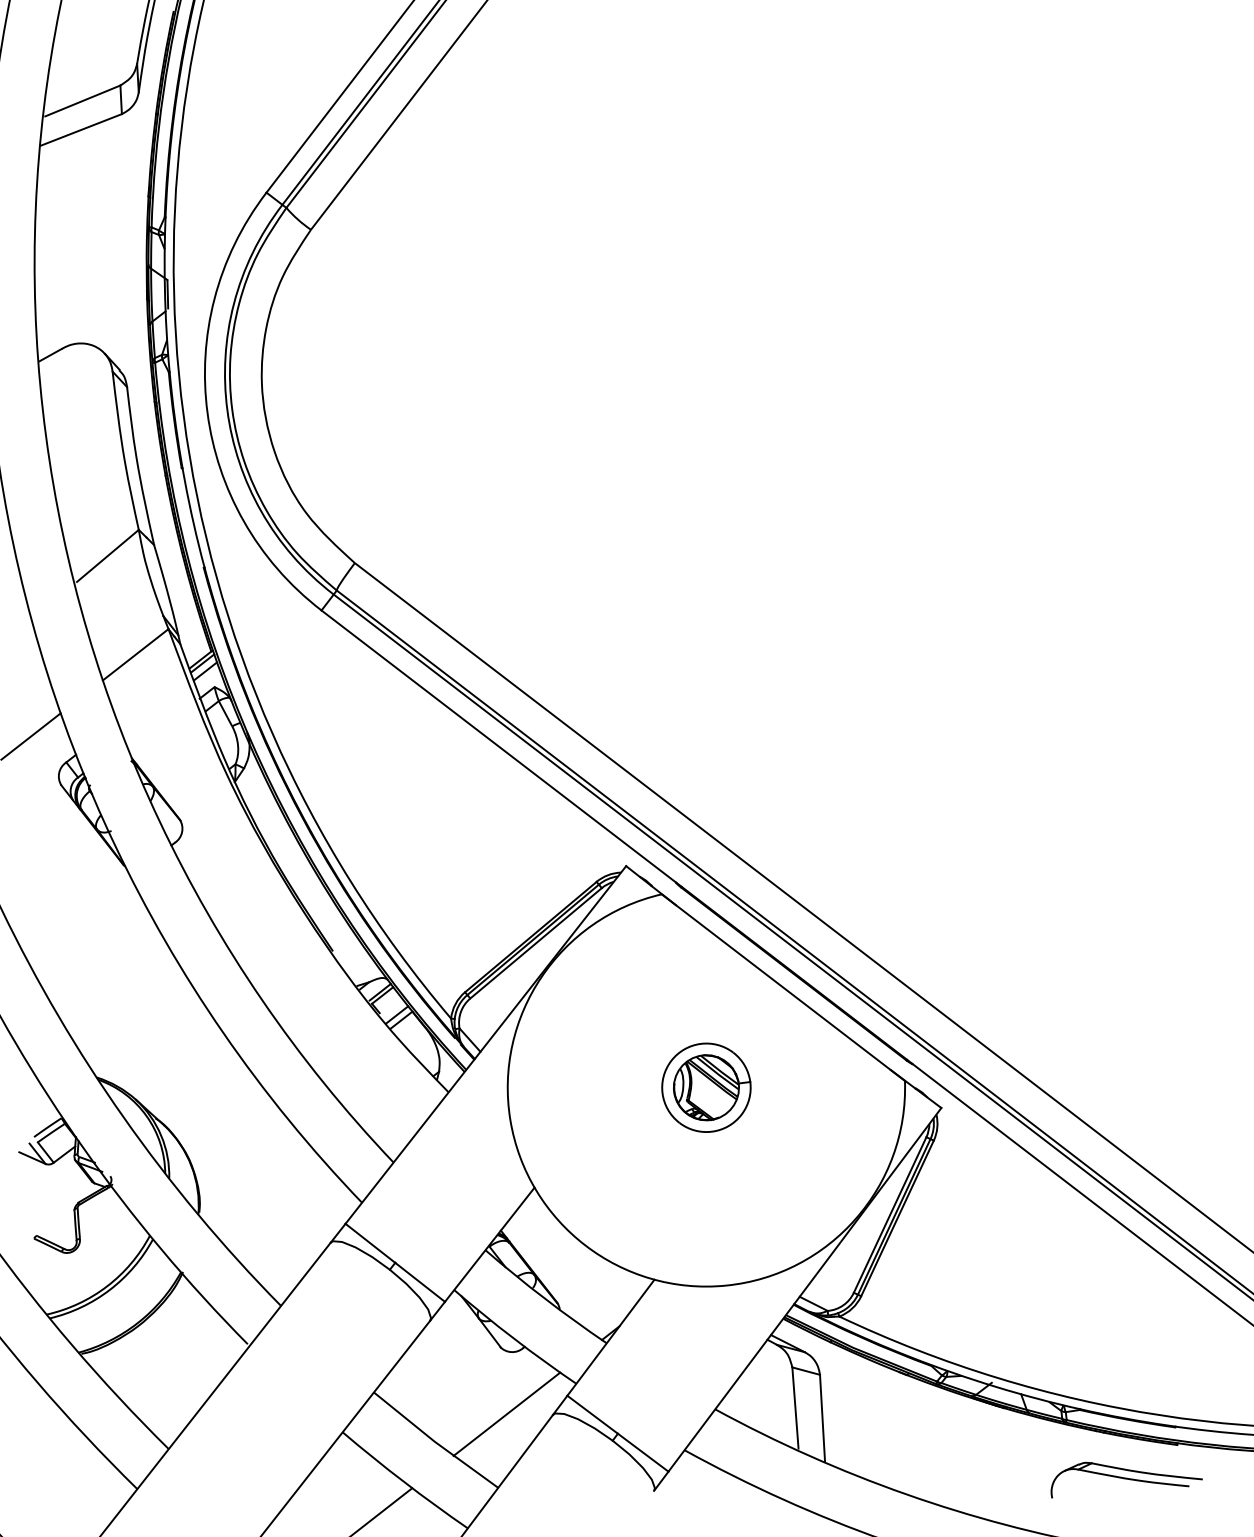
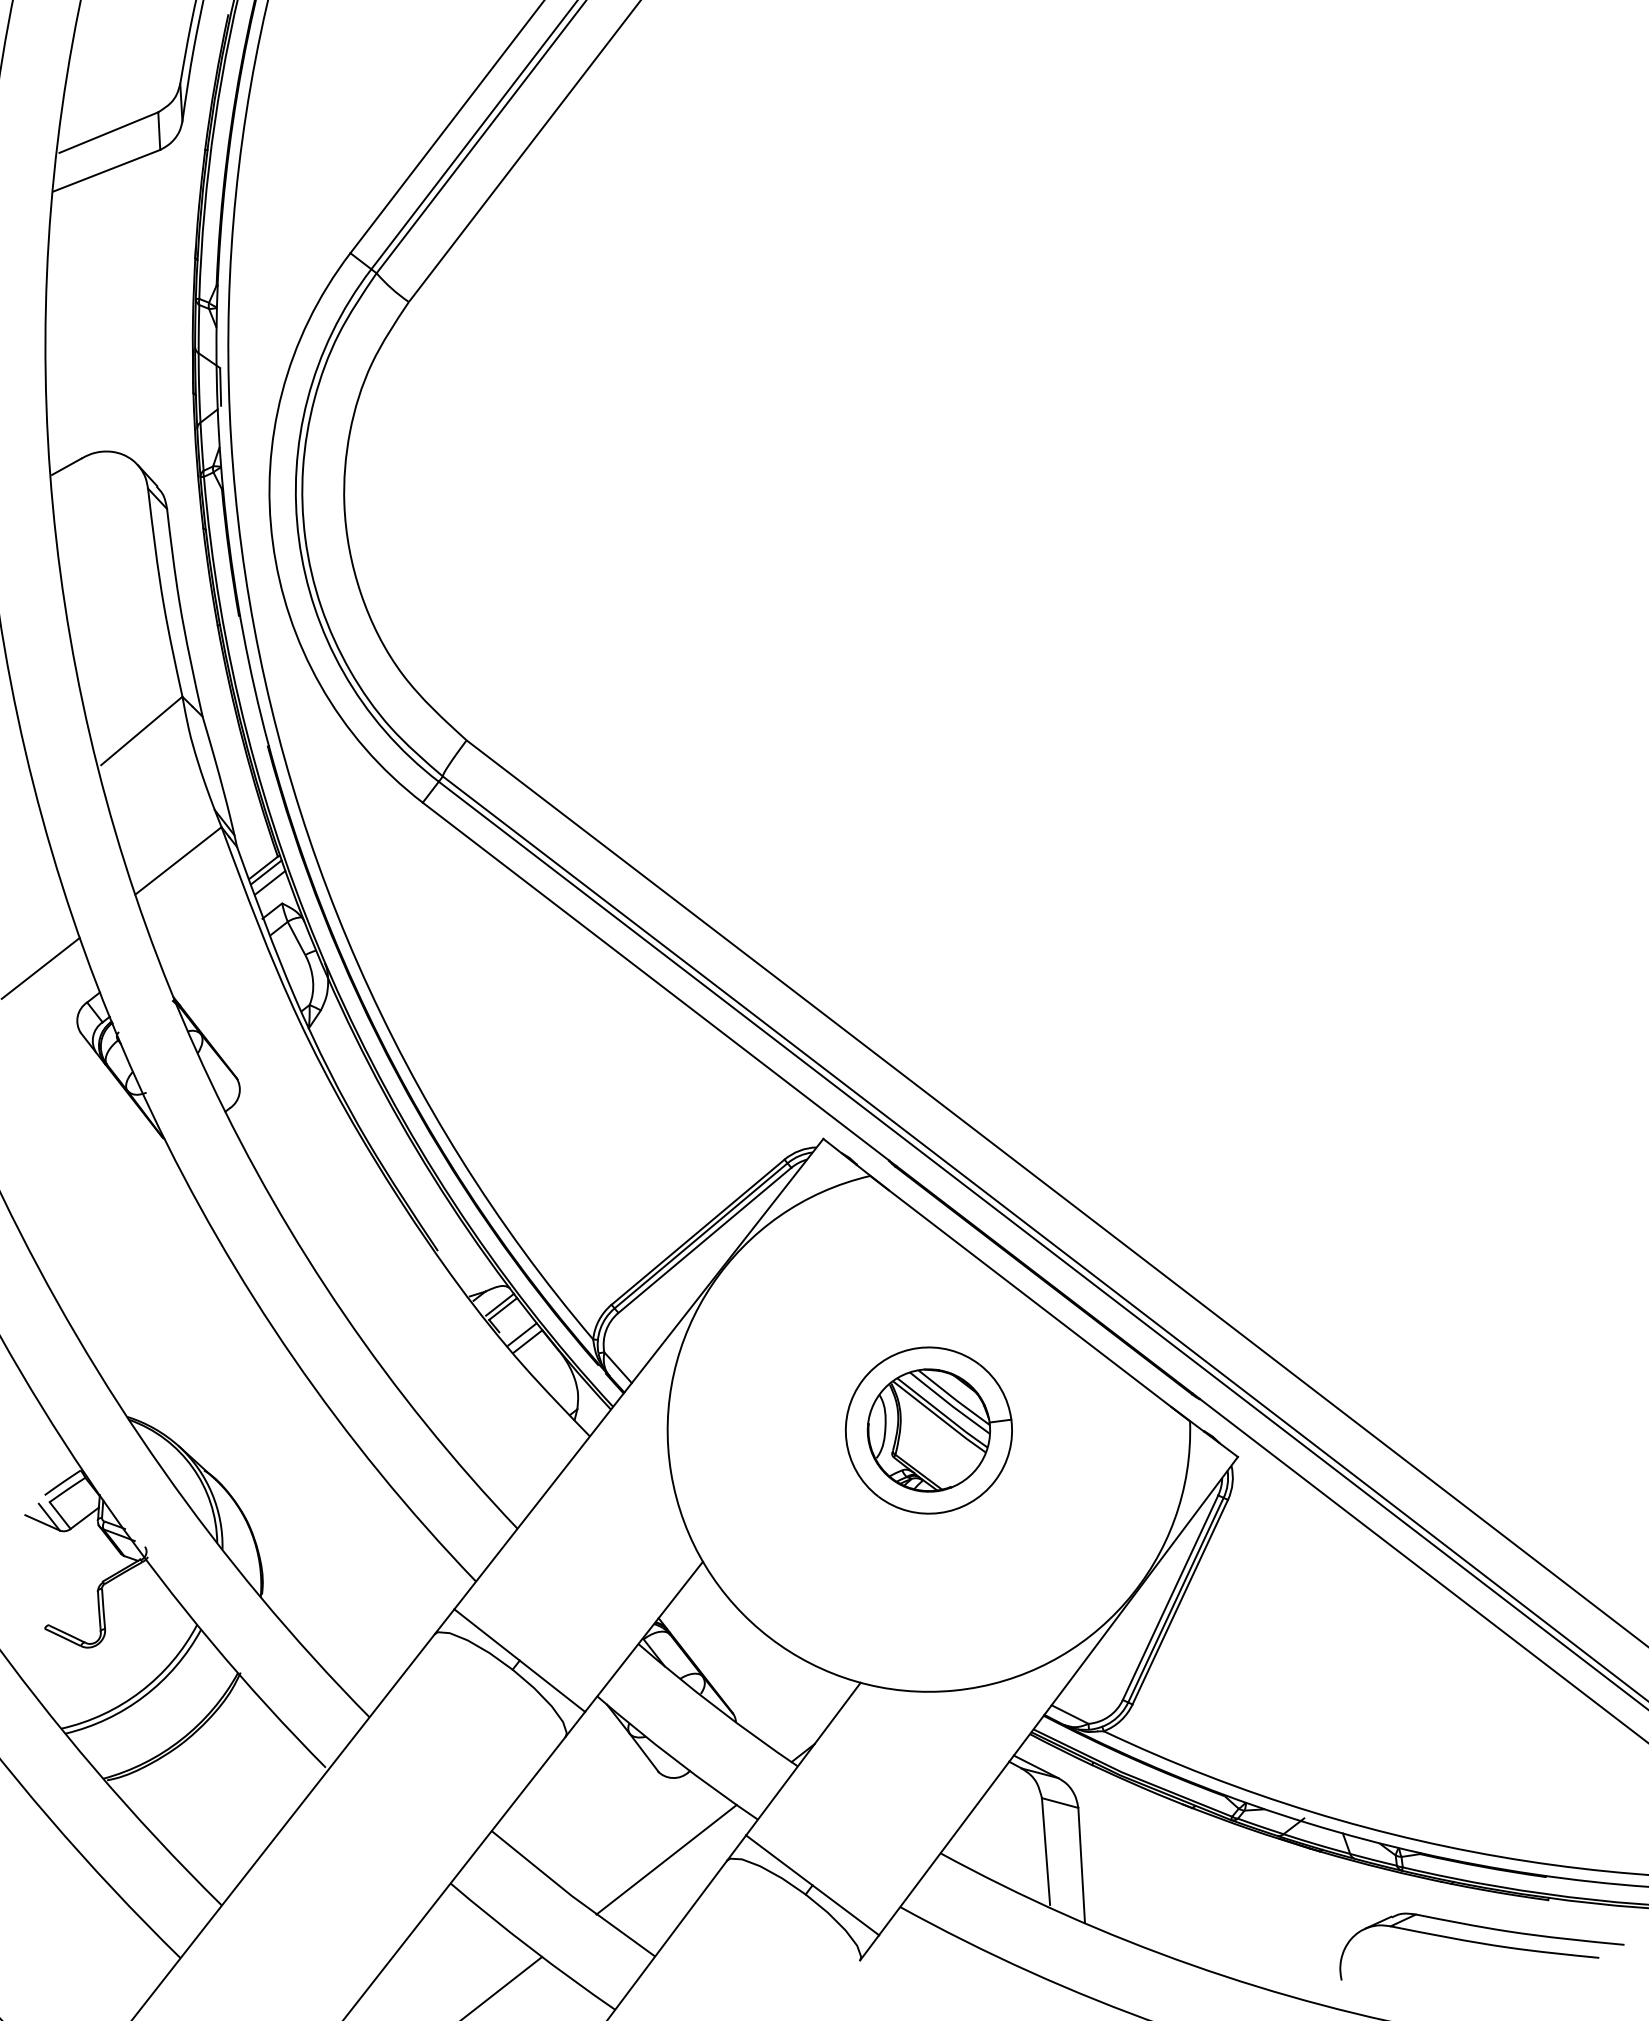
part: (706, 1087) -> (929, 1430), size x1.43
part: (1126, 1480) -> (1481, 1946), size x1.43

